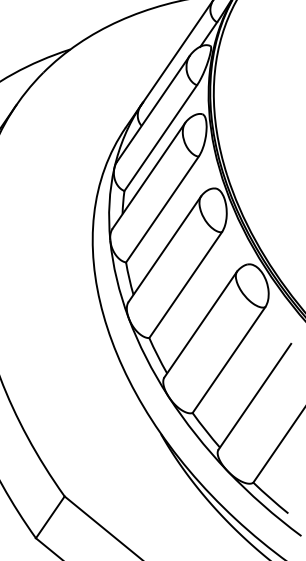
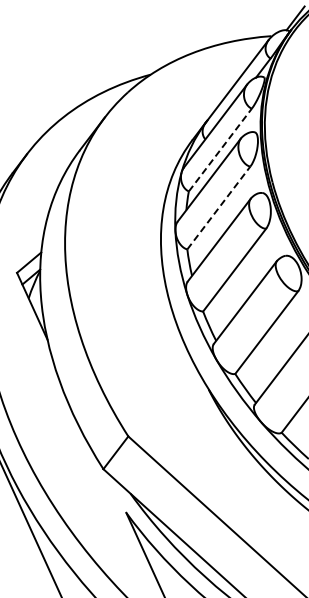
line: (160, 137) -> (220, 149), solid -> dashed
line: (163, 208) -> (219, 207), solid -> dashed

